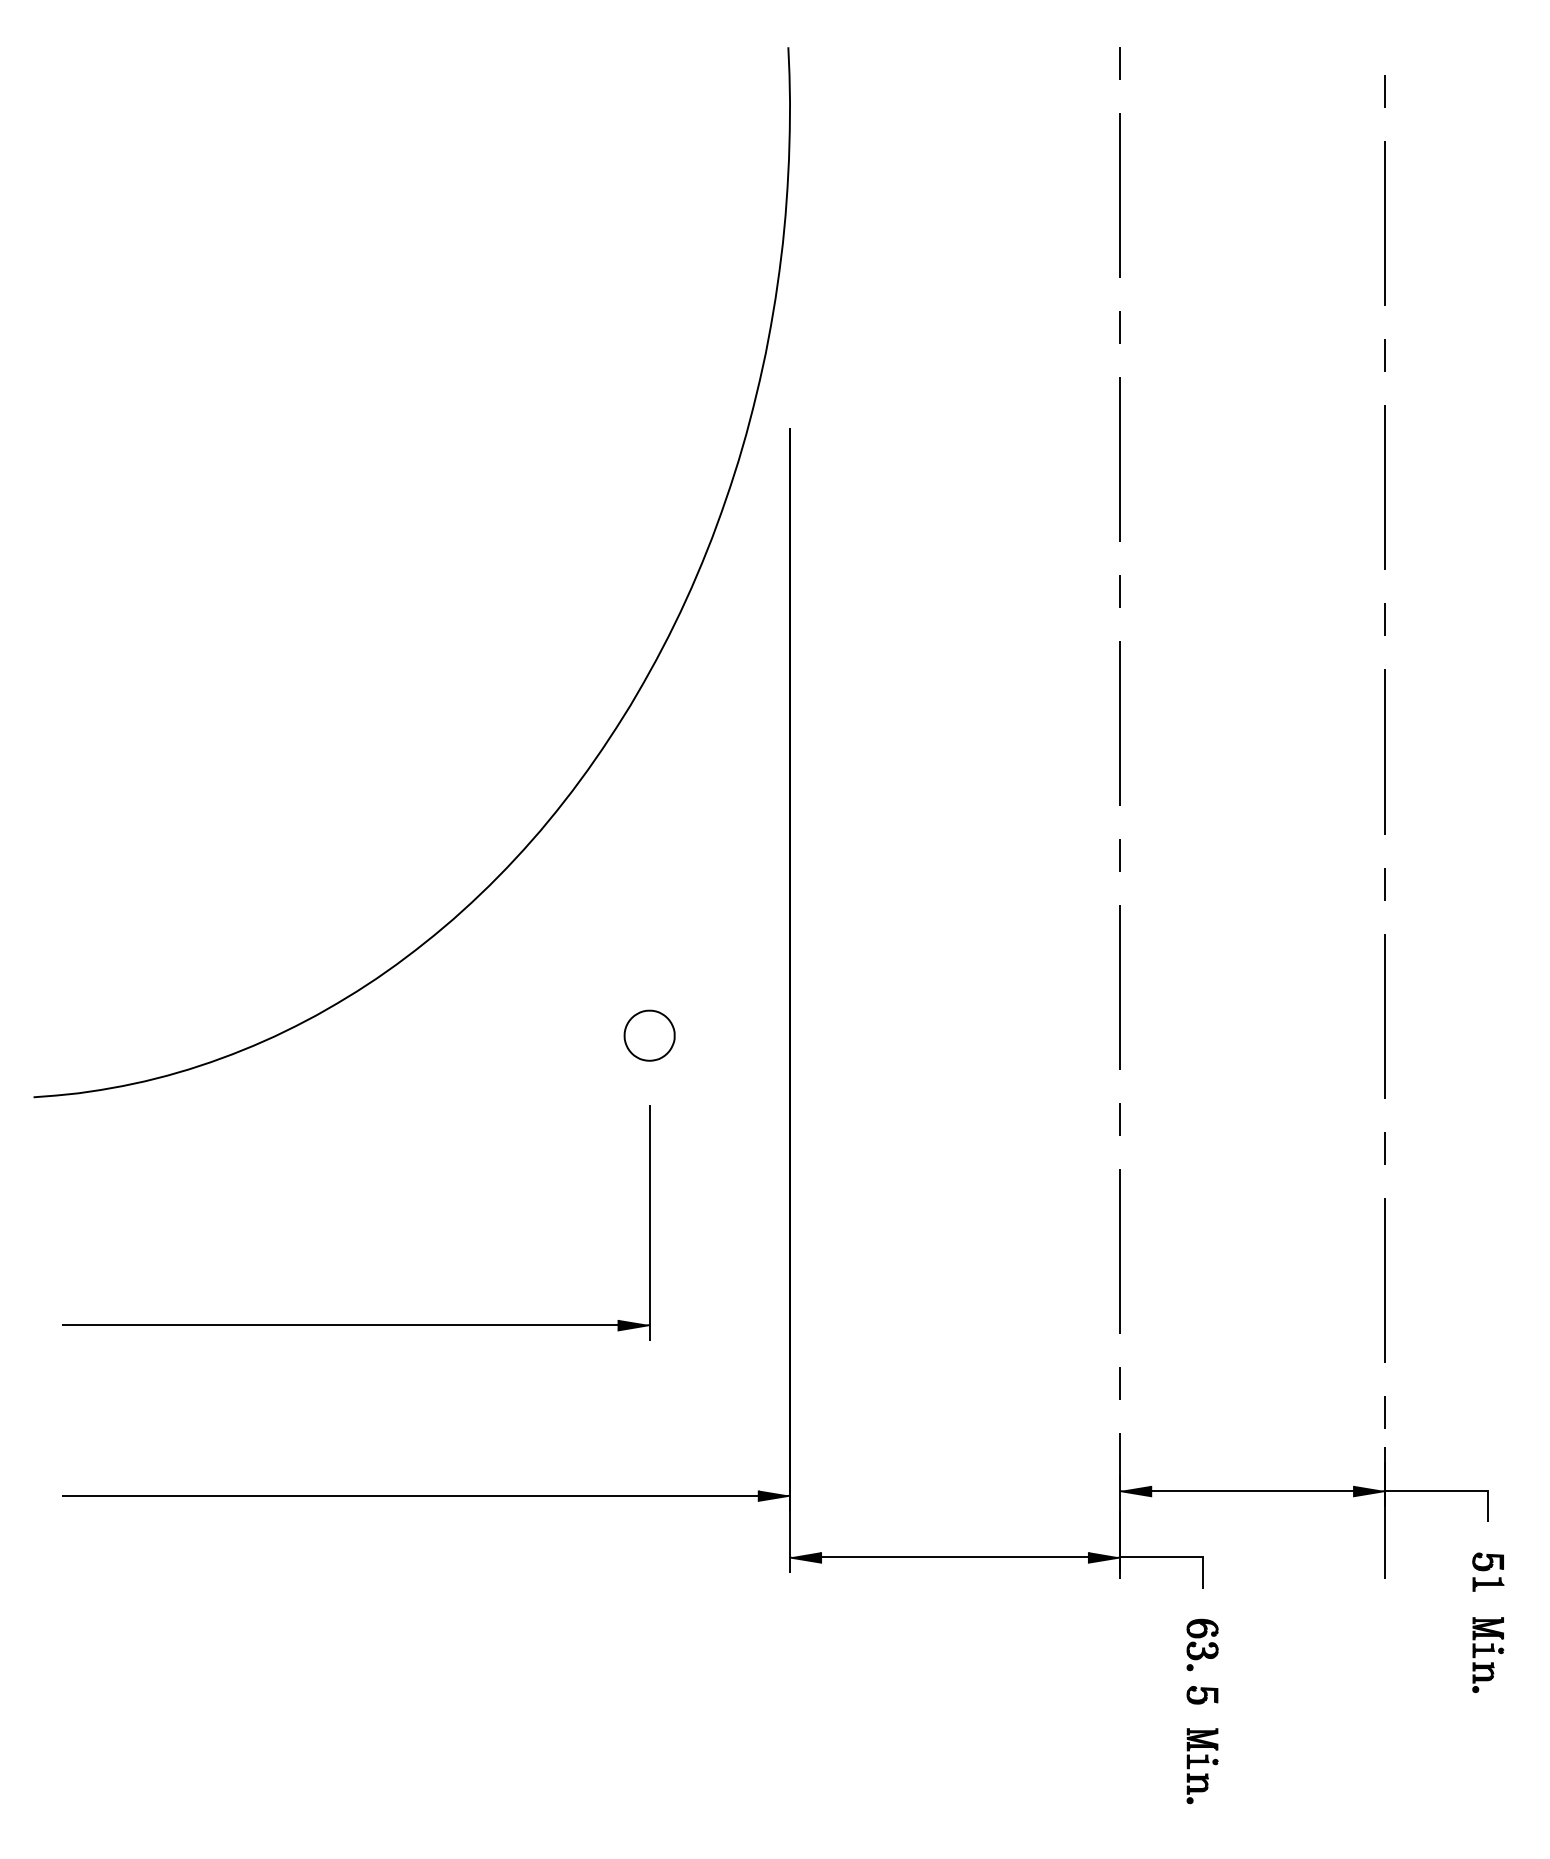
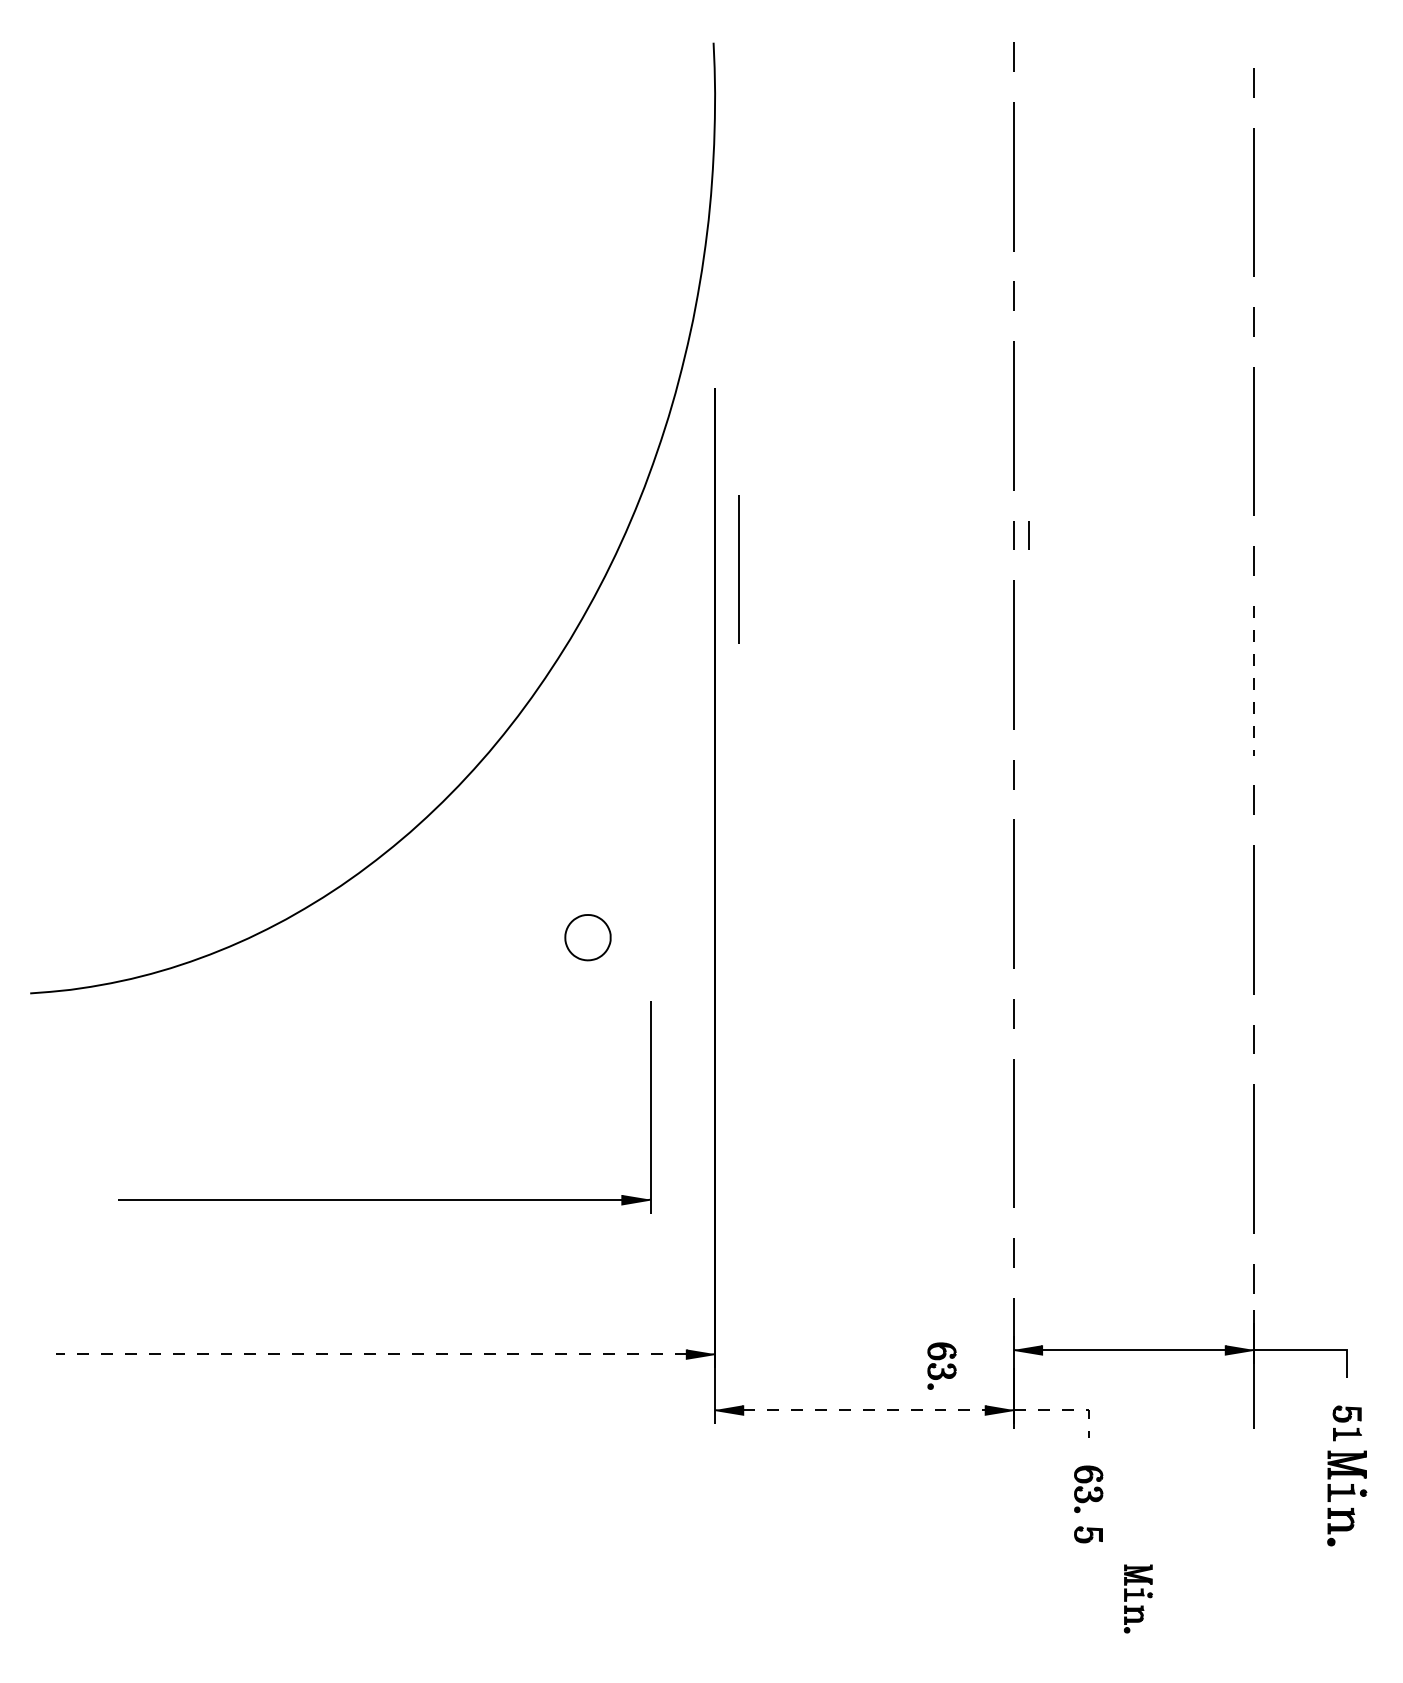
line: (1136, 591) -> (1028, 535), added
line: (815, 628) -> (738, 568), added
line: (1385, 751) -> (1254, 680), solid -> dashed
part: (356, 1324) -> (385, 1199), moved
line: (409, 1495) -> (370, 1353), solid -> dashed
part: (1040, 1508) -> (941, 1365), added
line: (954, 1557) -> (864, 1410), solid -> dashed
line: (1177, 1557) -> (1065, 1410), solid -> dashed
part: (1488, 1654) -> (1347, 1497), size x1.4
part: (1202, 1766) -> (1138, 1599), moved

